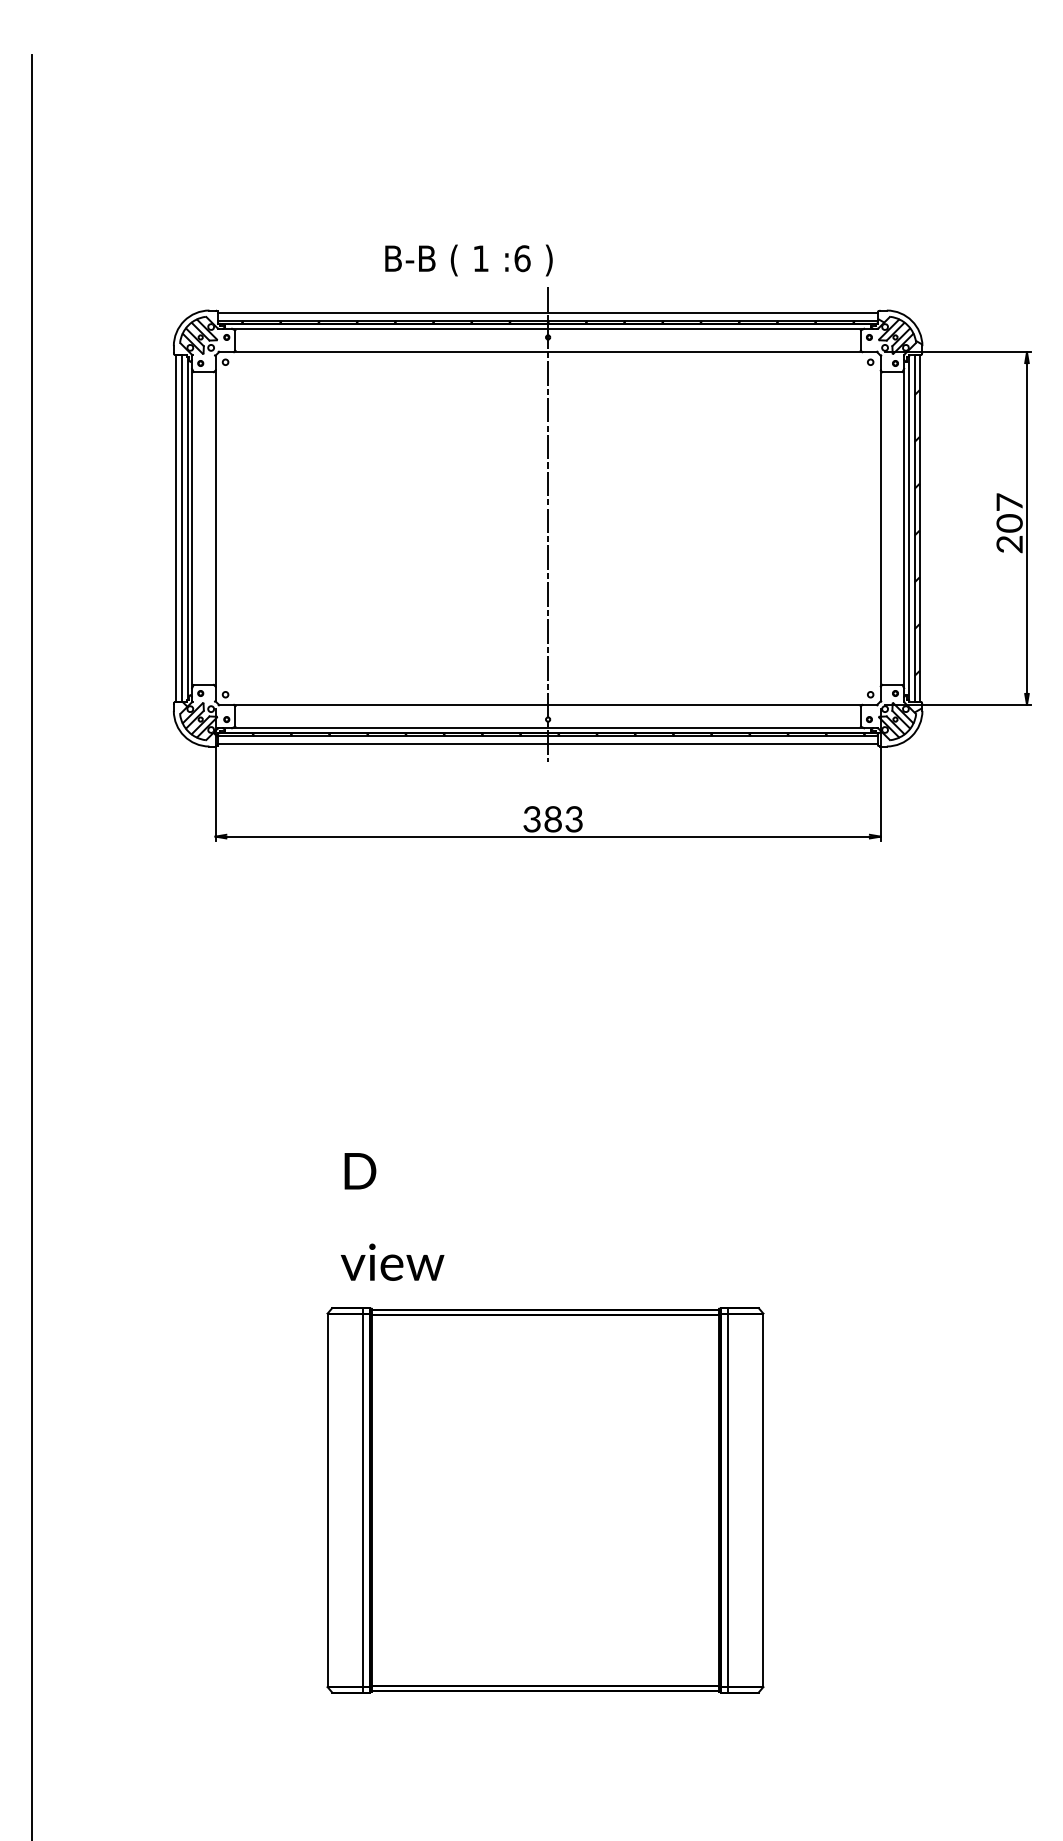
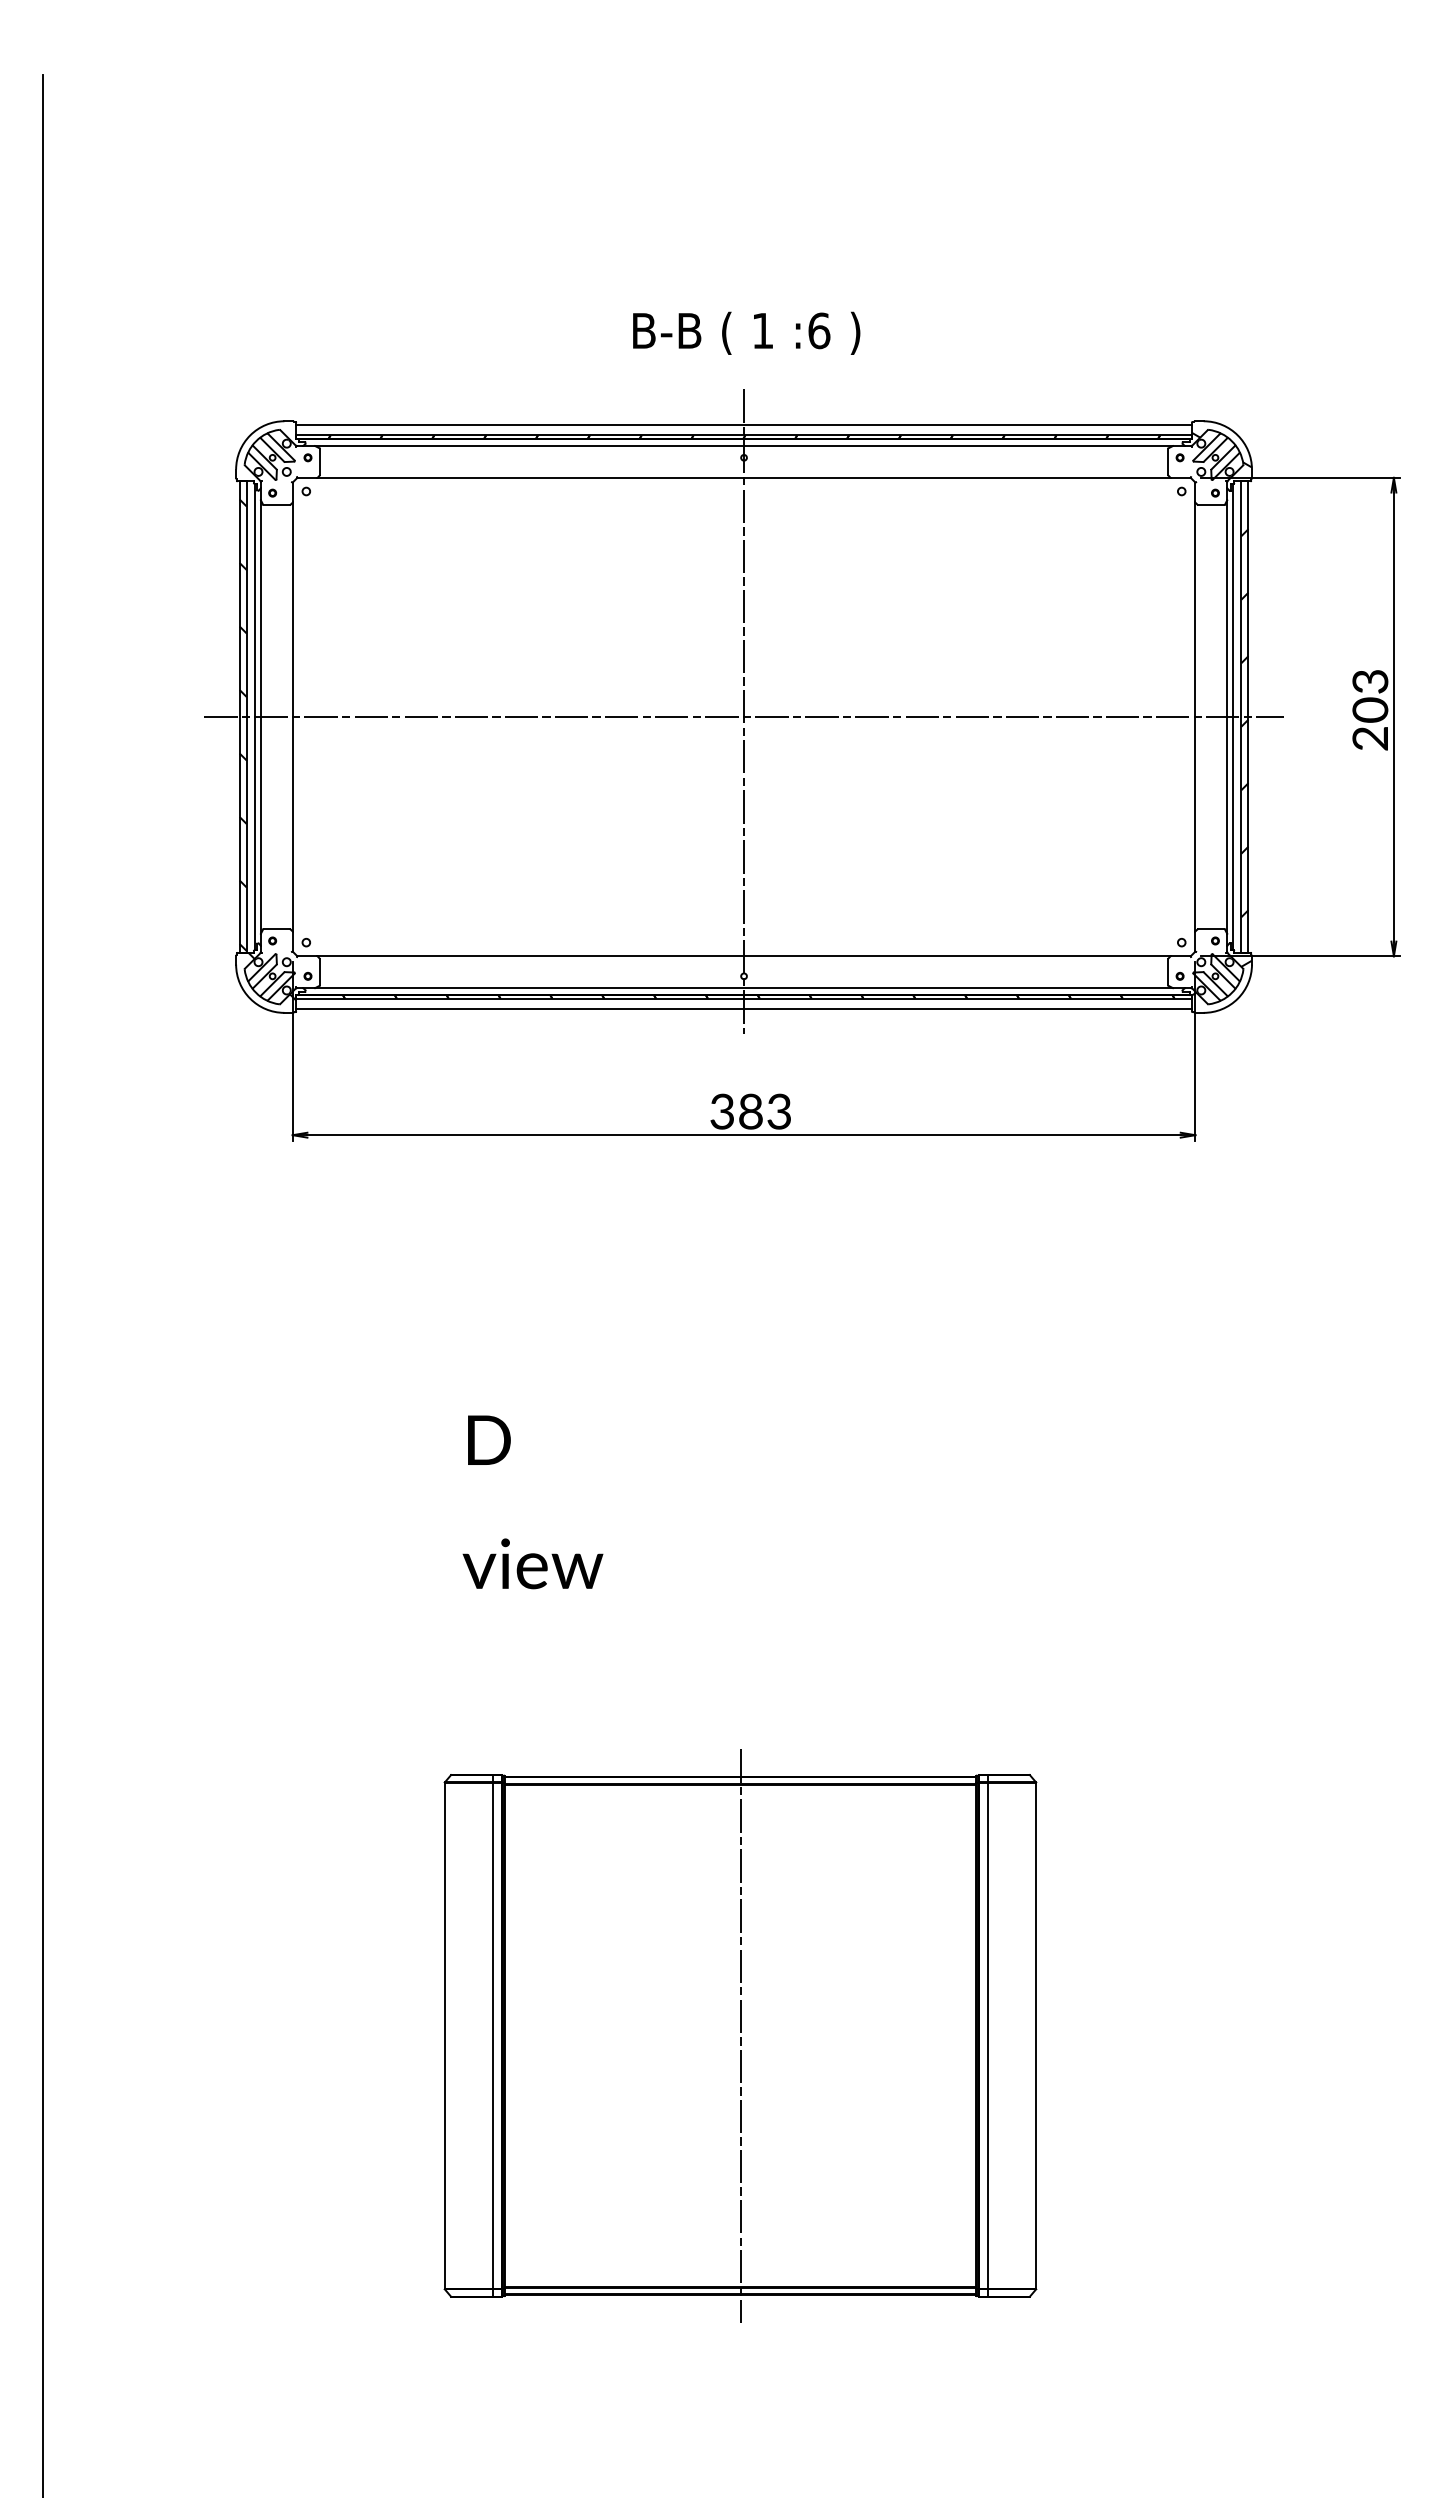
text: (468, 259) -> (746, 332), moved
text: (1009, 502) -> (1370, 681), 207 -> 203
line: (547, 528) -> (743, 717), added
hatch: (178, 534) -> (242, 725), added
text: (392, 1217) -> (532, 1502), moved
line: (545, 1500) -> (740, 2035), added

